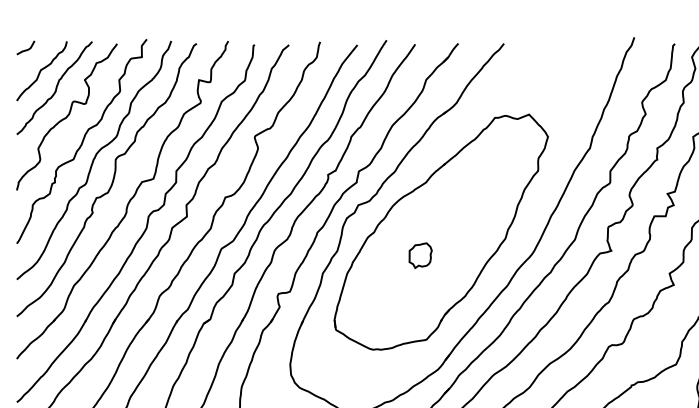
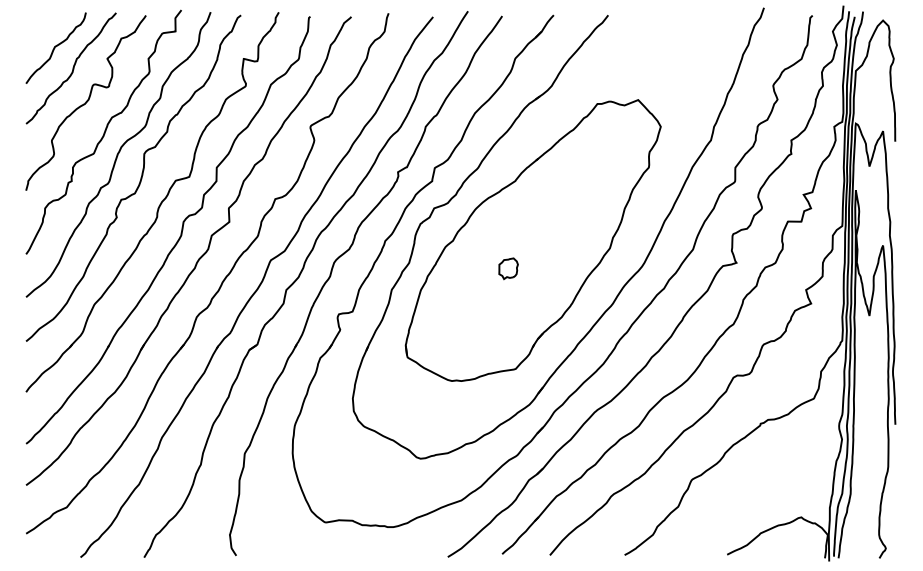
curve: (25, 49) -> (36, 22), removed
part: (420, 255) -> (508, 268), size x0.7

